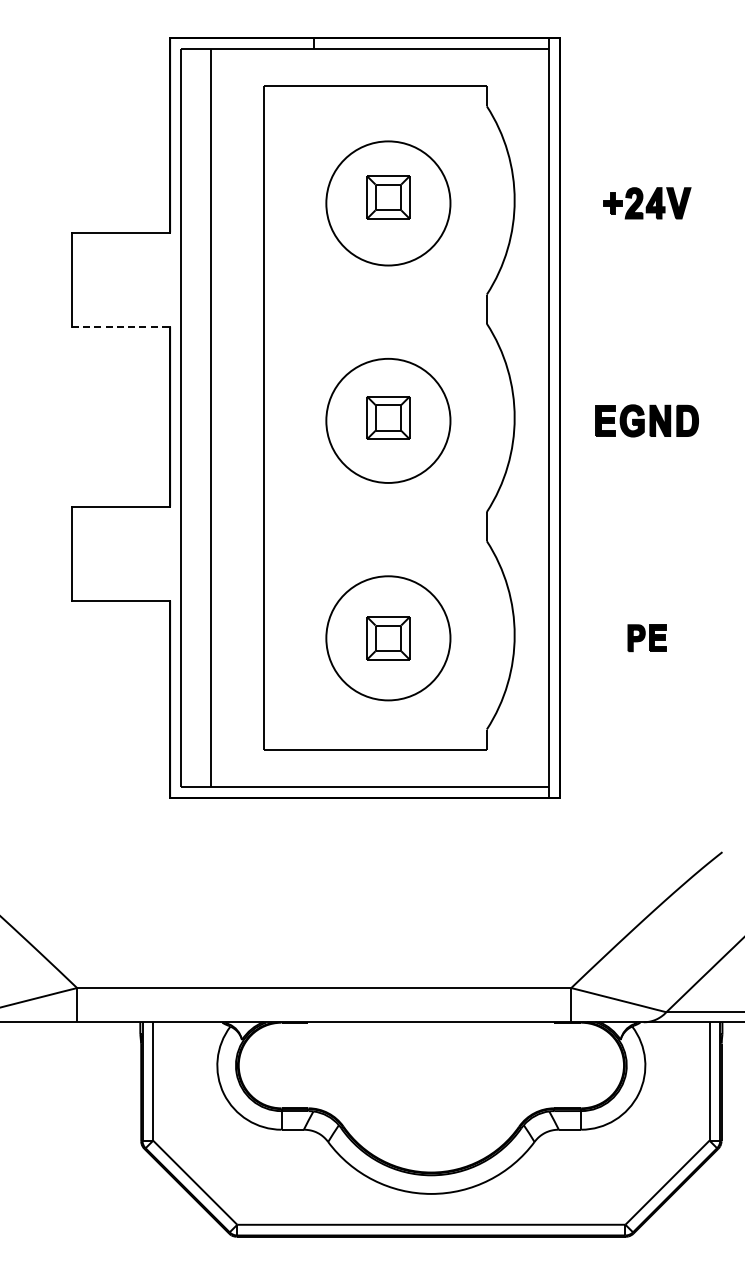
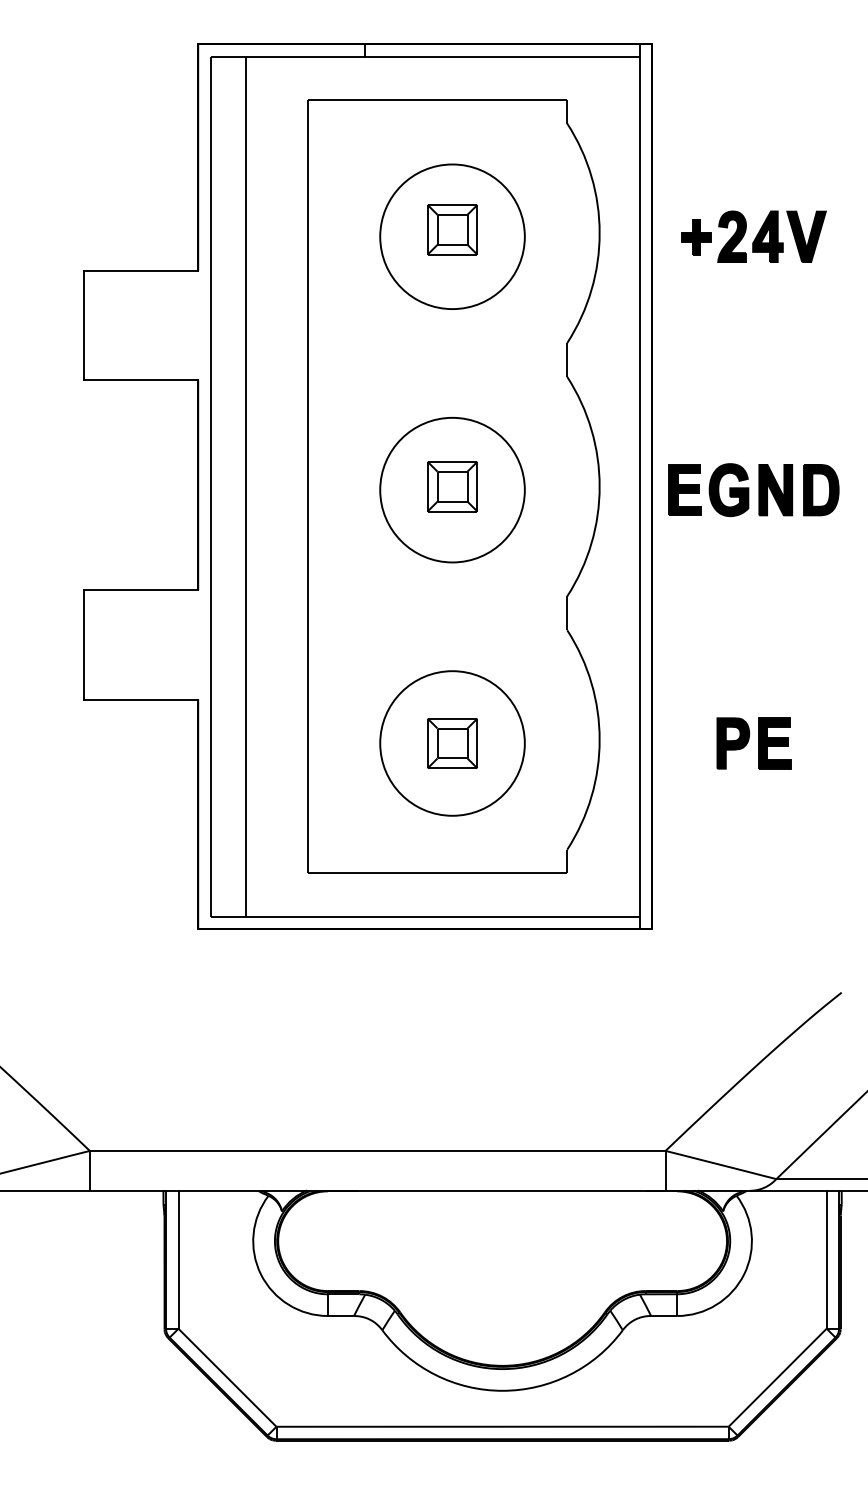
part: (647, 202) -> (754, 235), size x1.43
line: (121, 326) -> (141, 380), dashed -> solid
part: (647, 420) -> (754, 489), size x1.43
part: (647, 637) -> (754, 742), size x1.67

